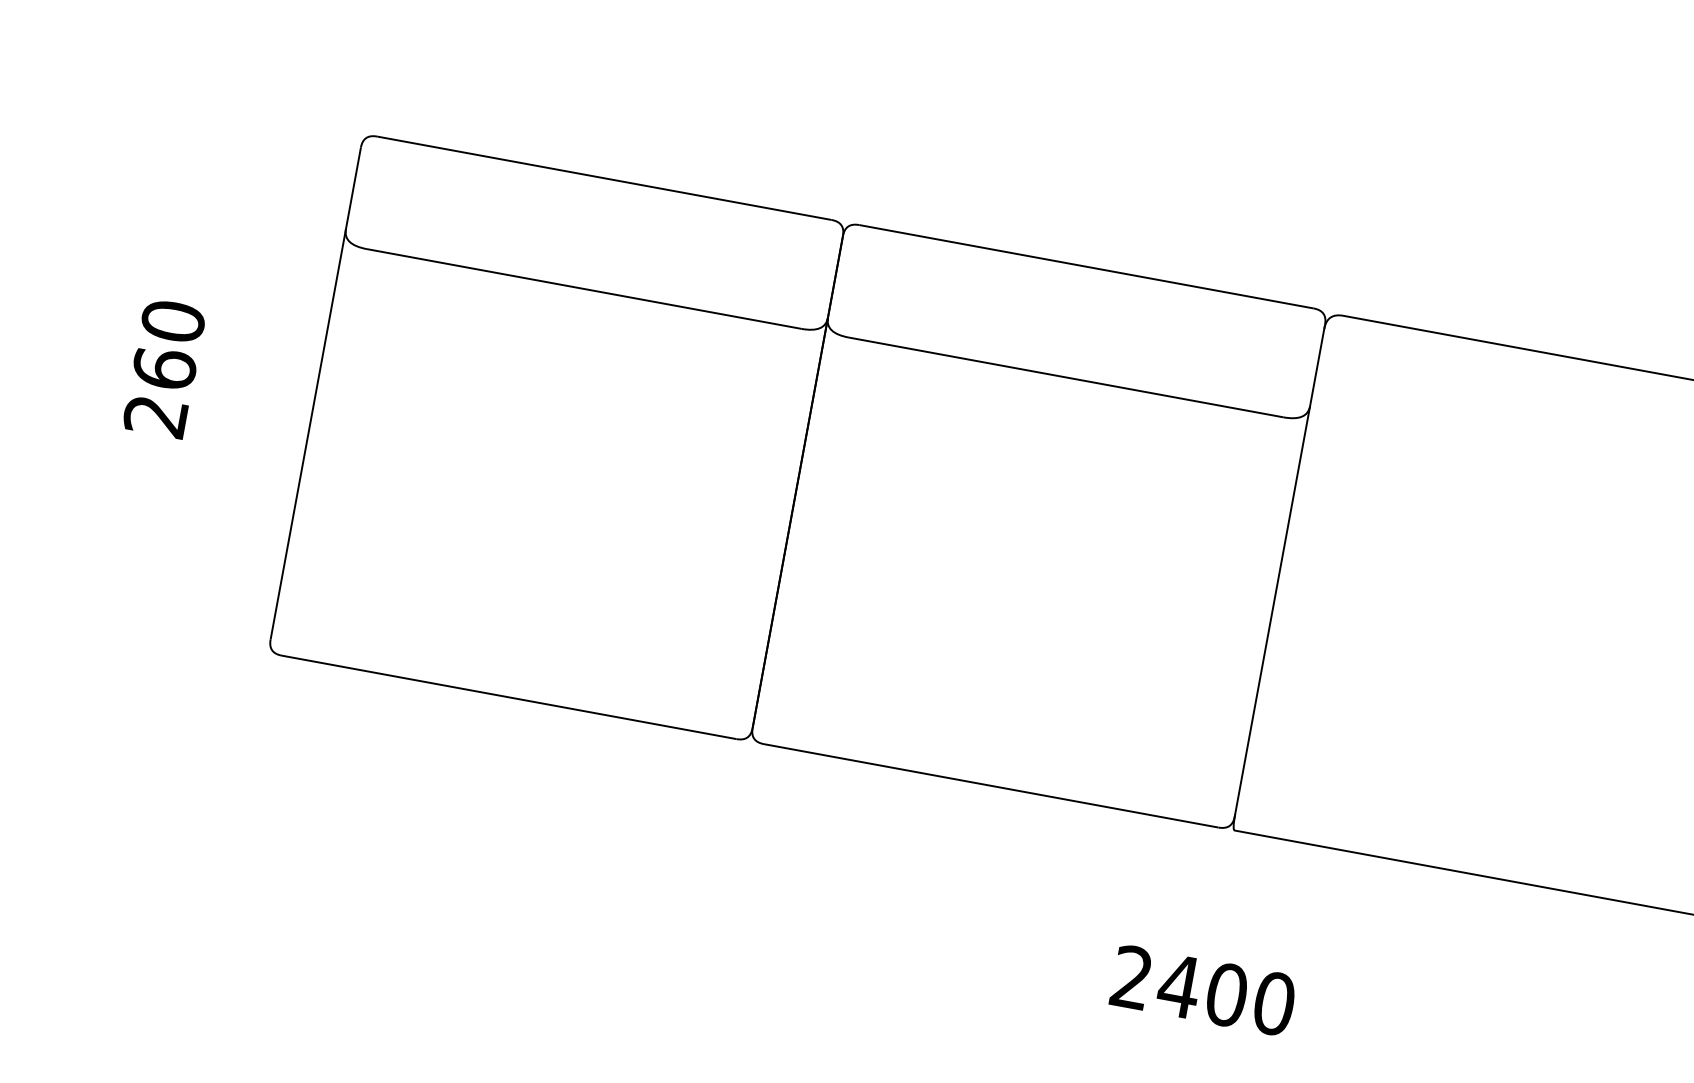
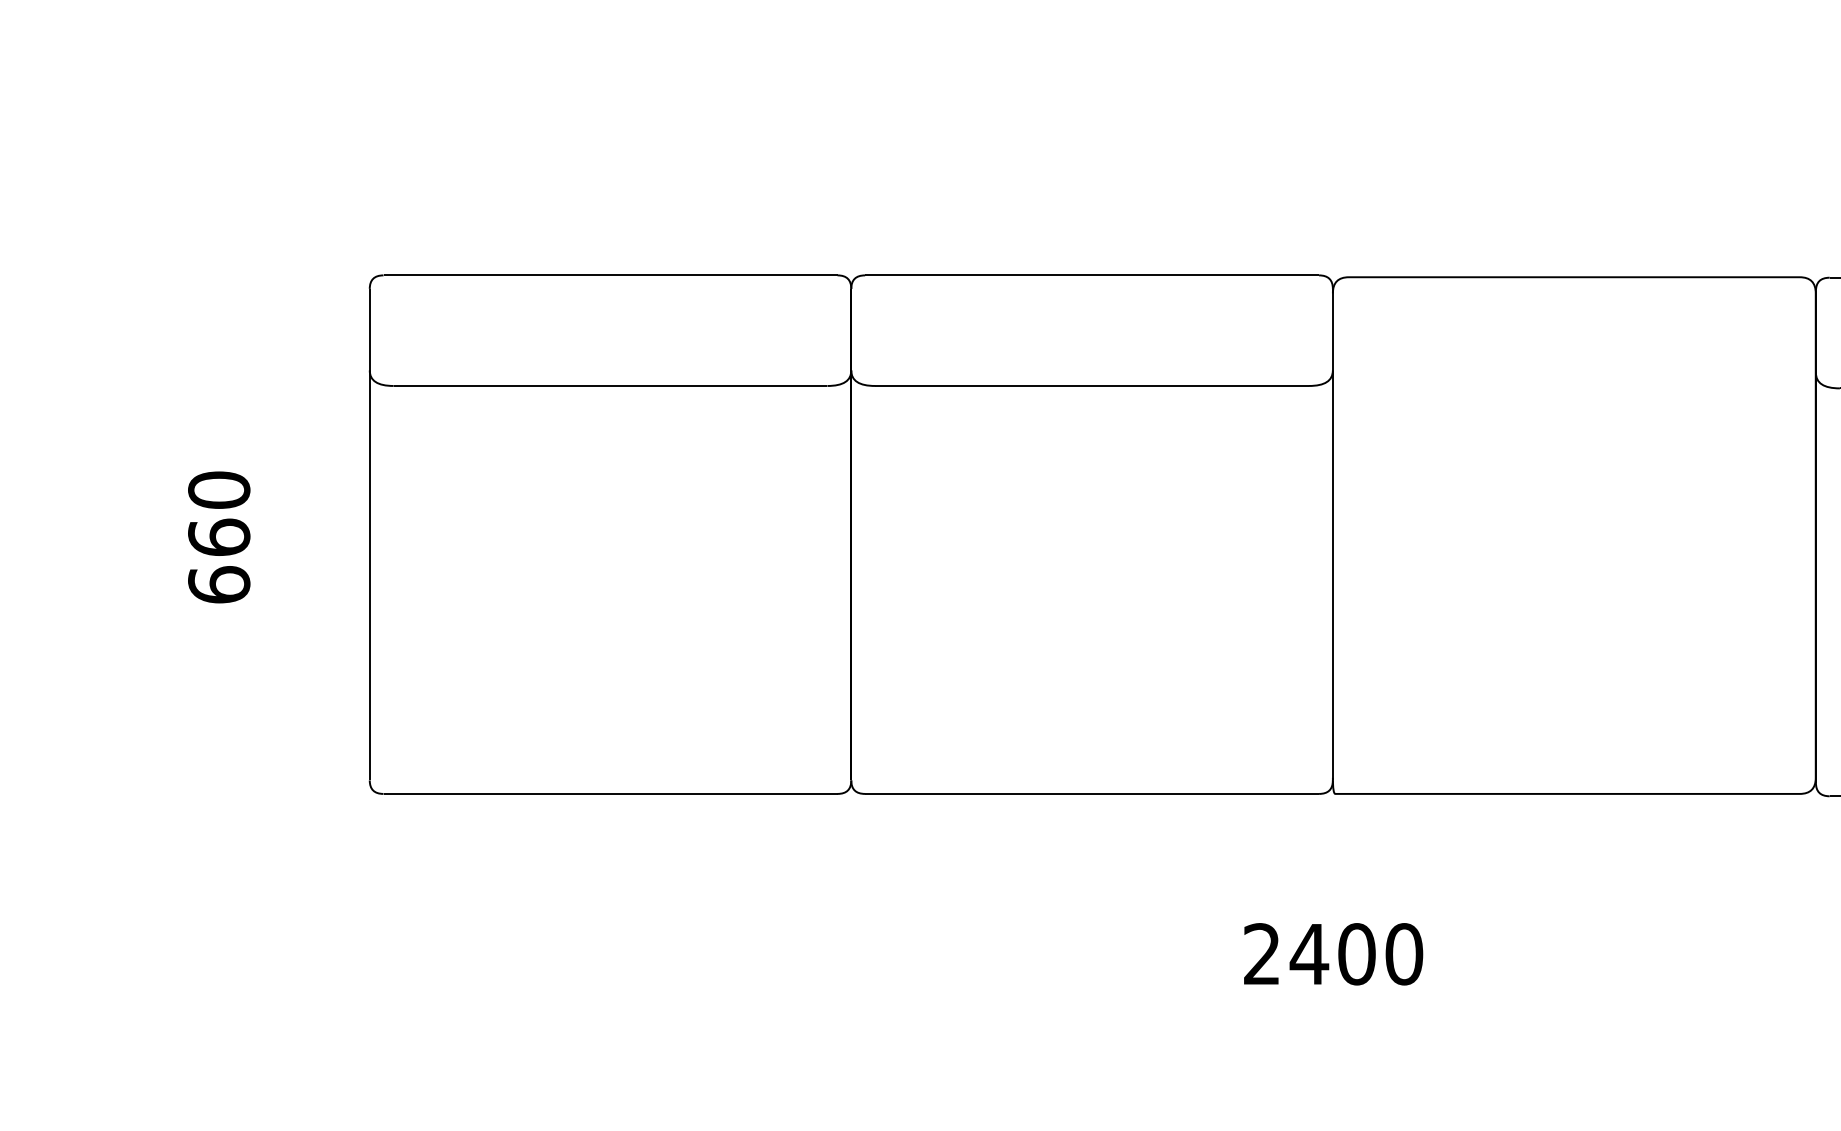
text: (156, 415) -> (219, 584), 260 -> 660

